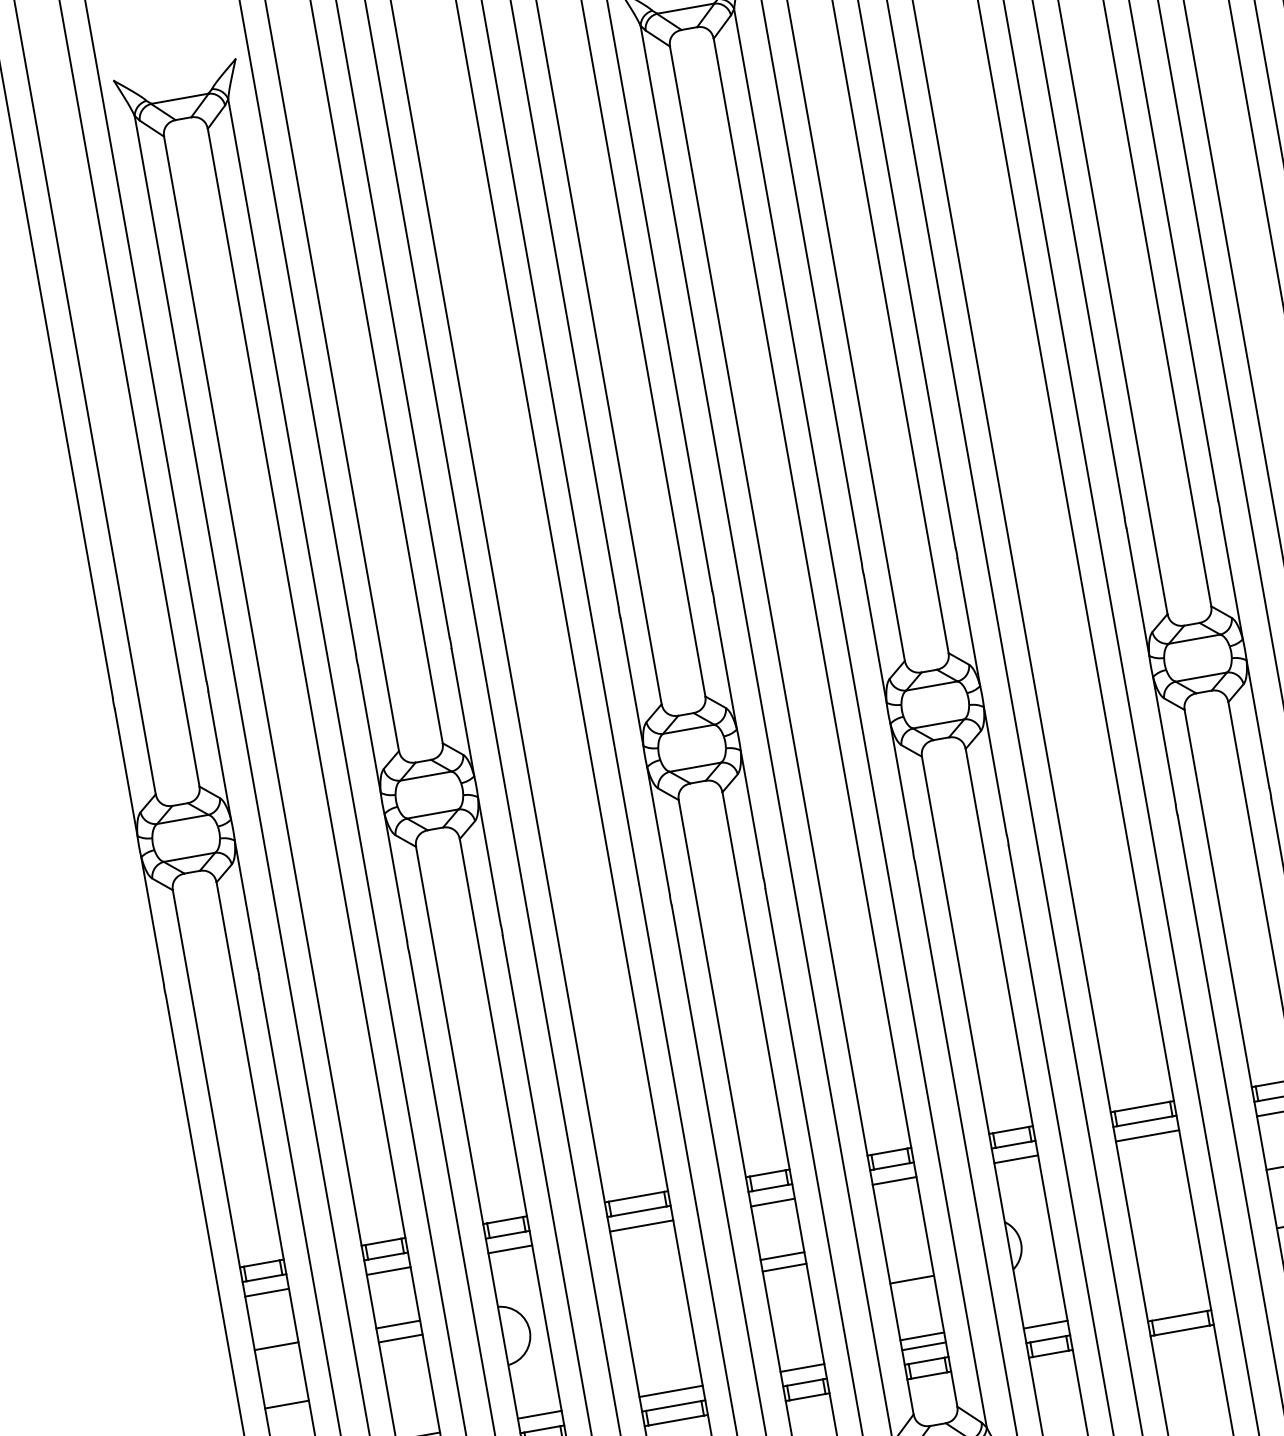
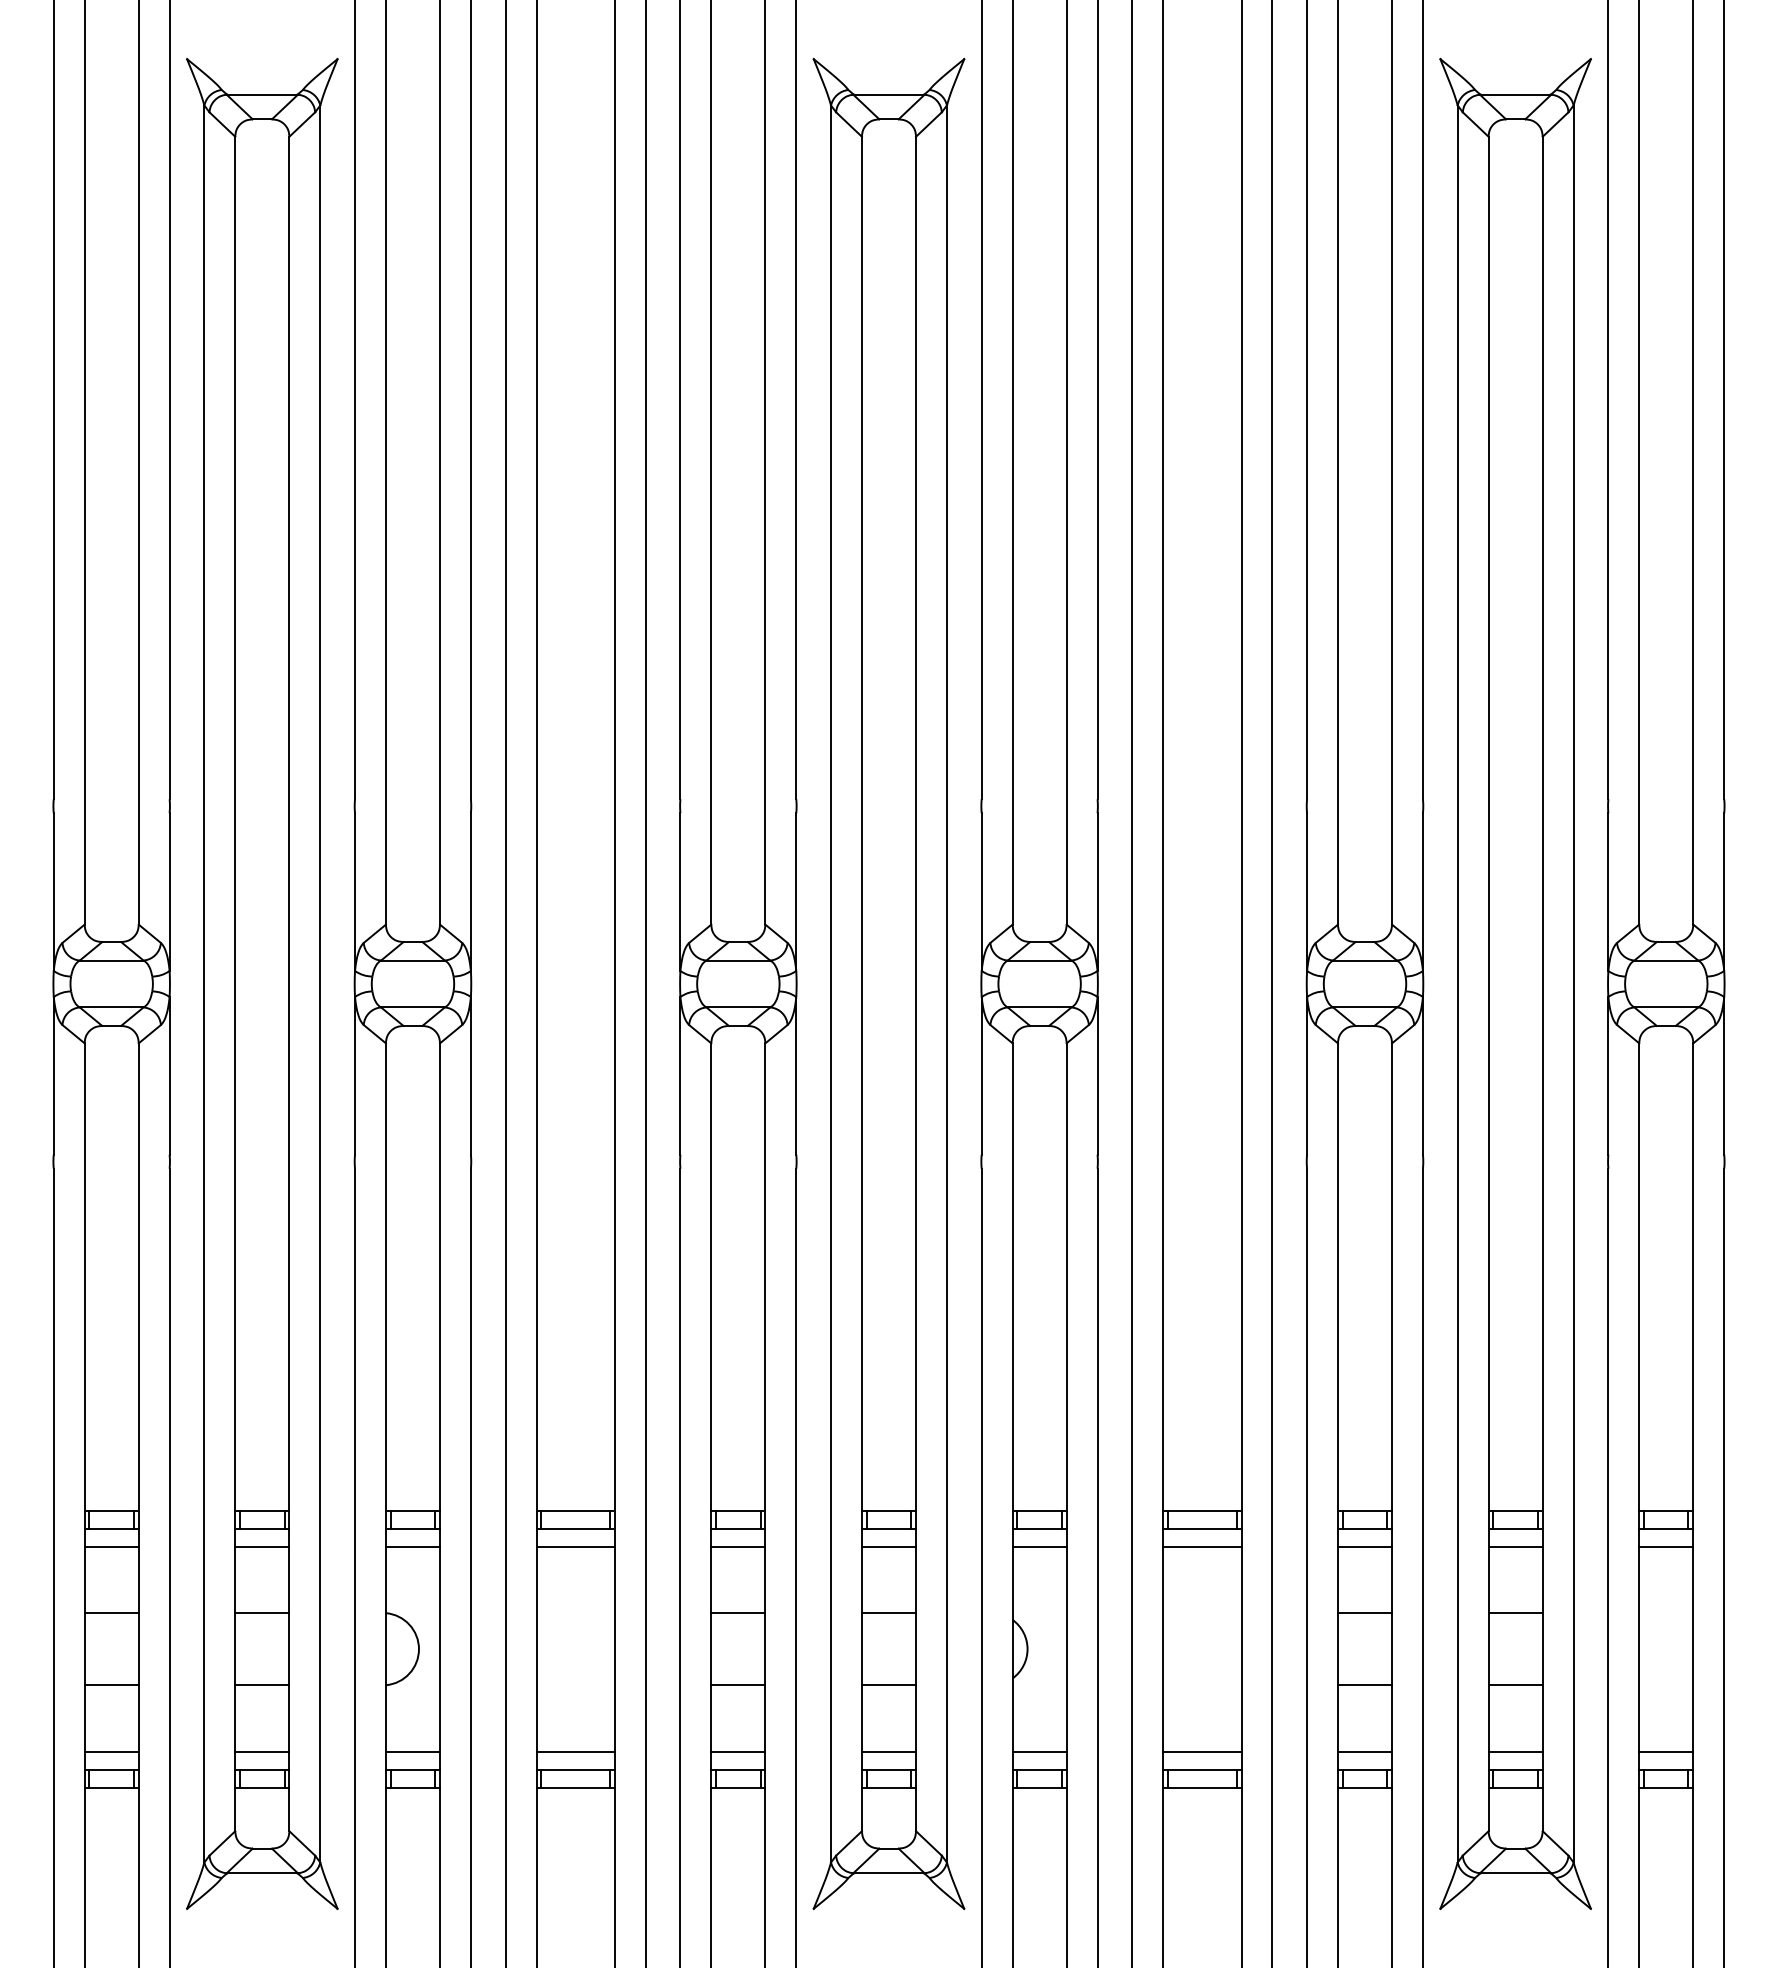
line: (784, 1267) -> (738, 1685), moved
line: (911, 1280) -> (888, 1613), moved
line: (1177, 1301) -> (1202, 1751), added
line: (921, 1336) -> (888, 1685), moved
line: (400, 1338) -> (262, 1685), moved

